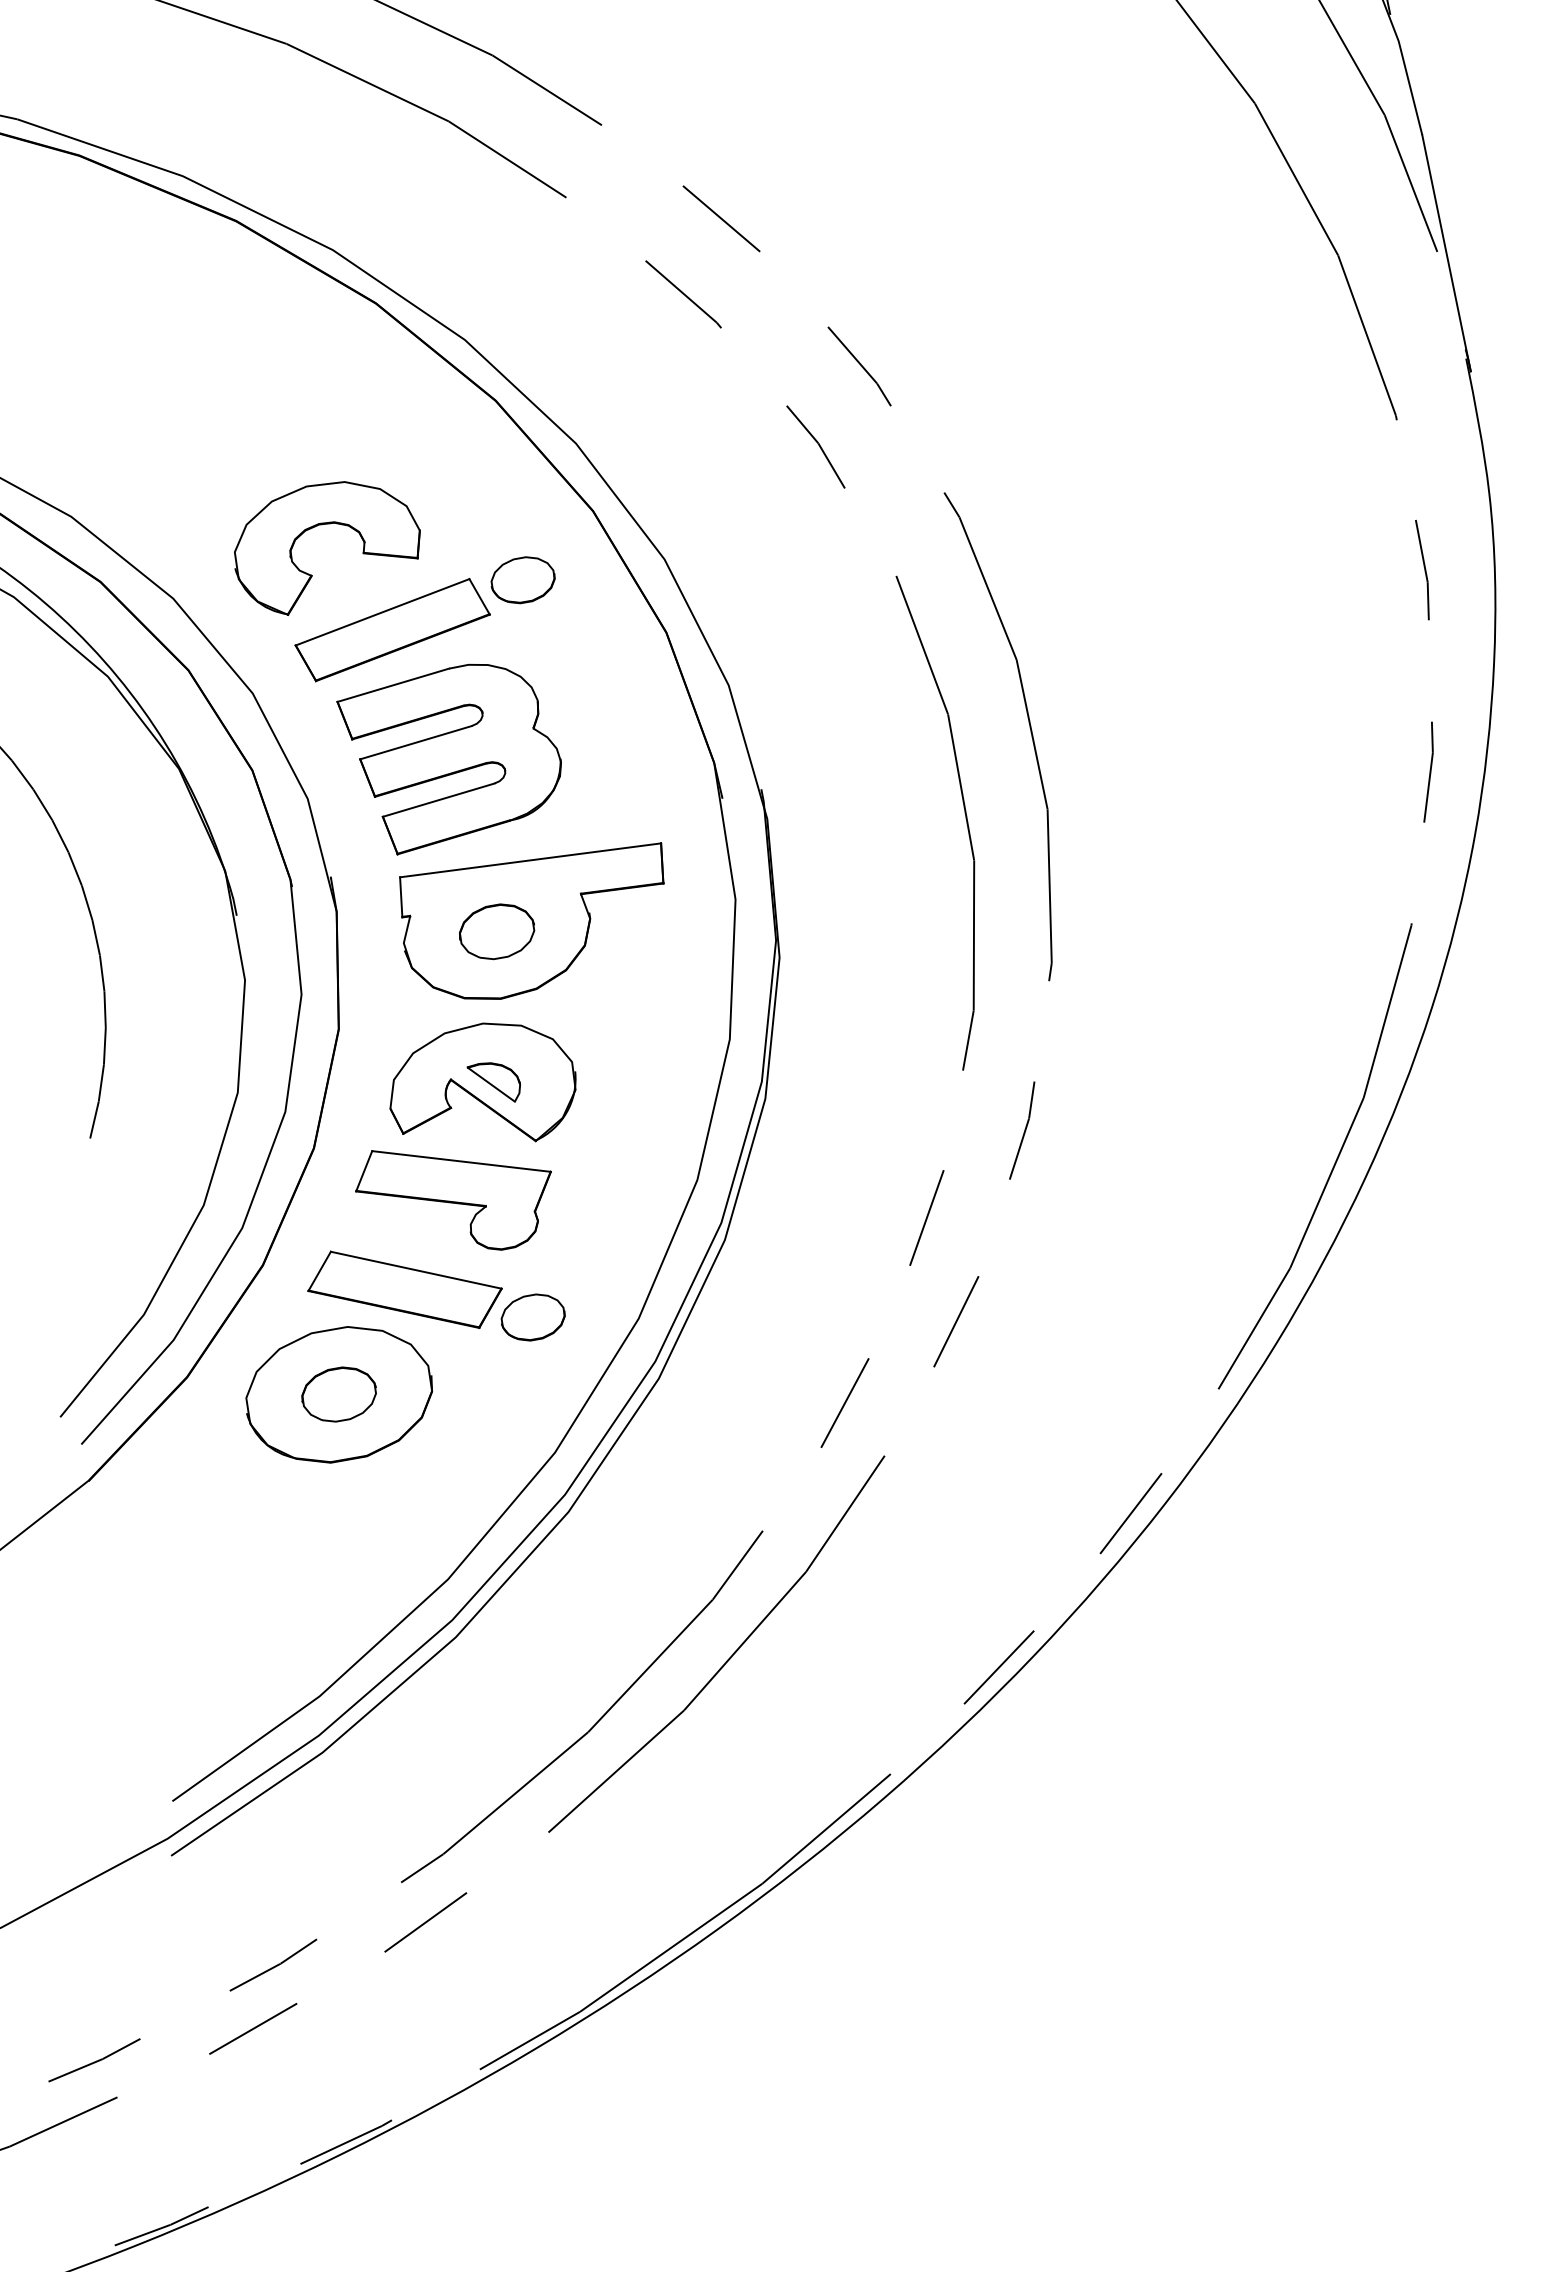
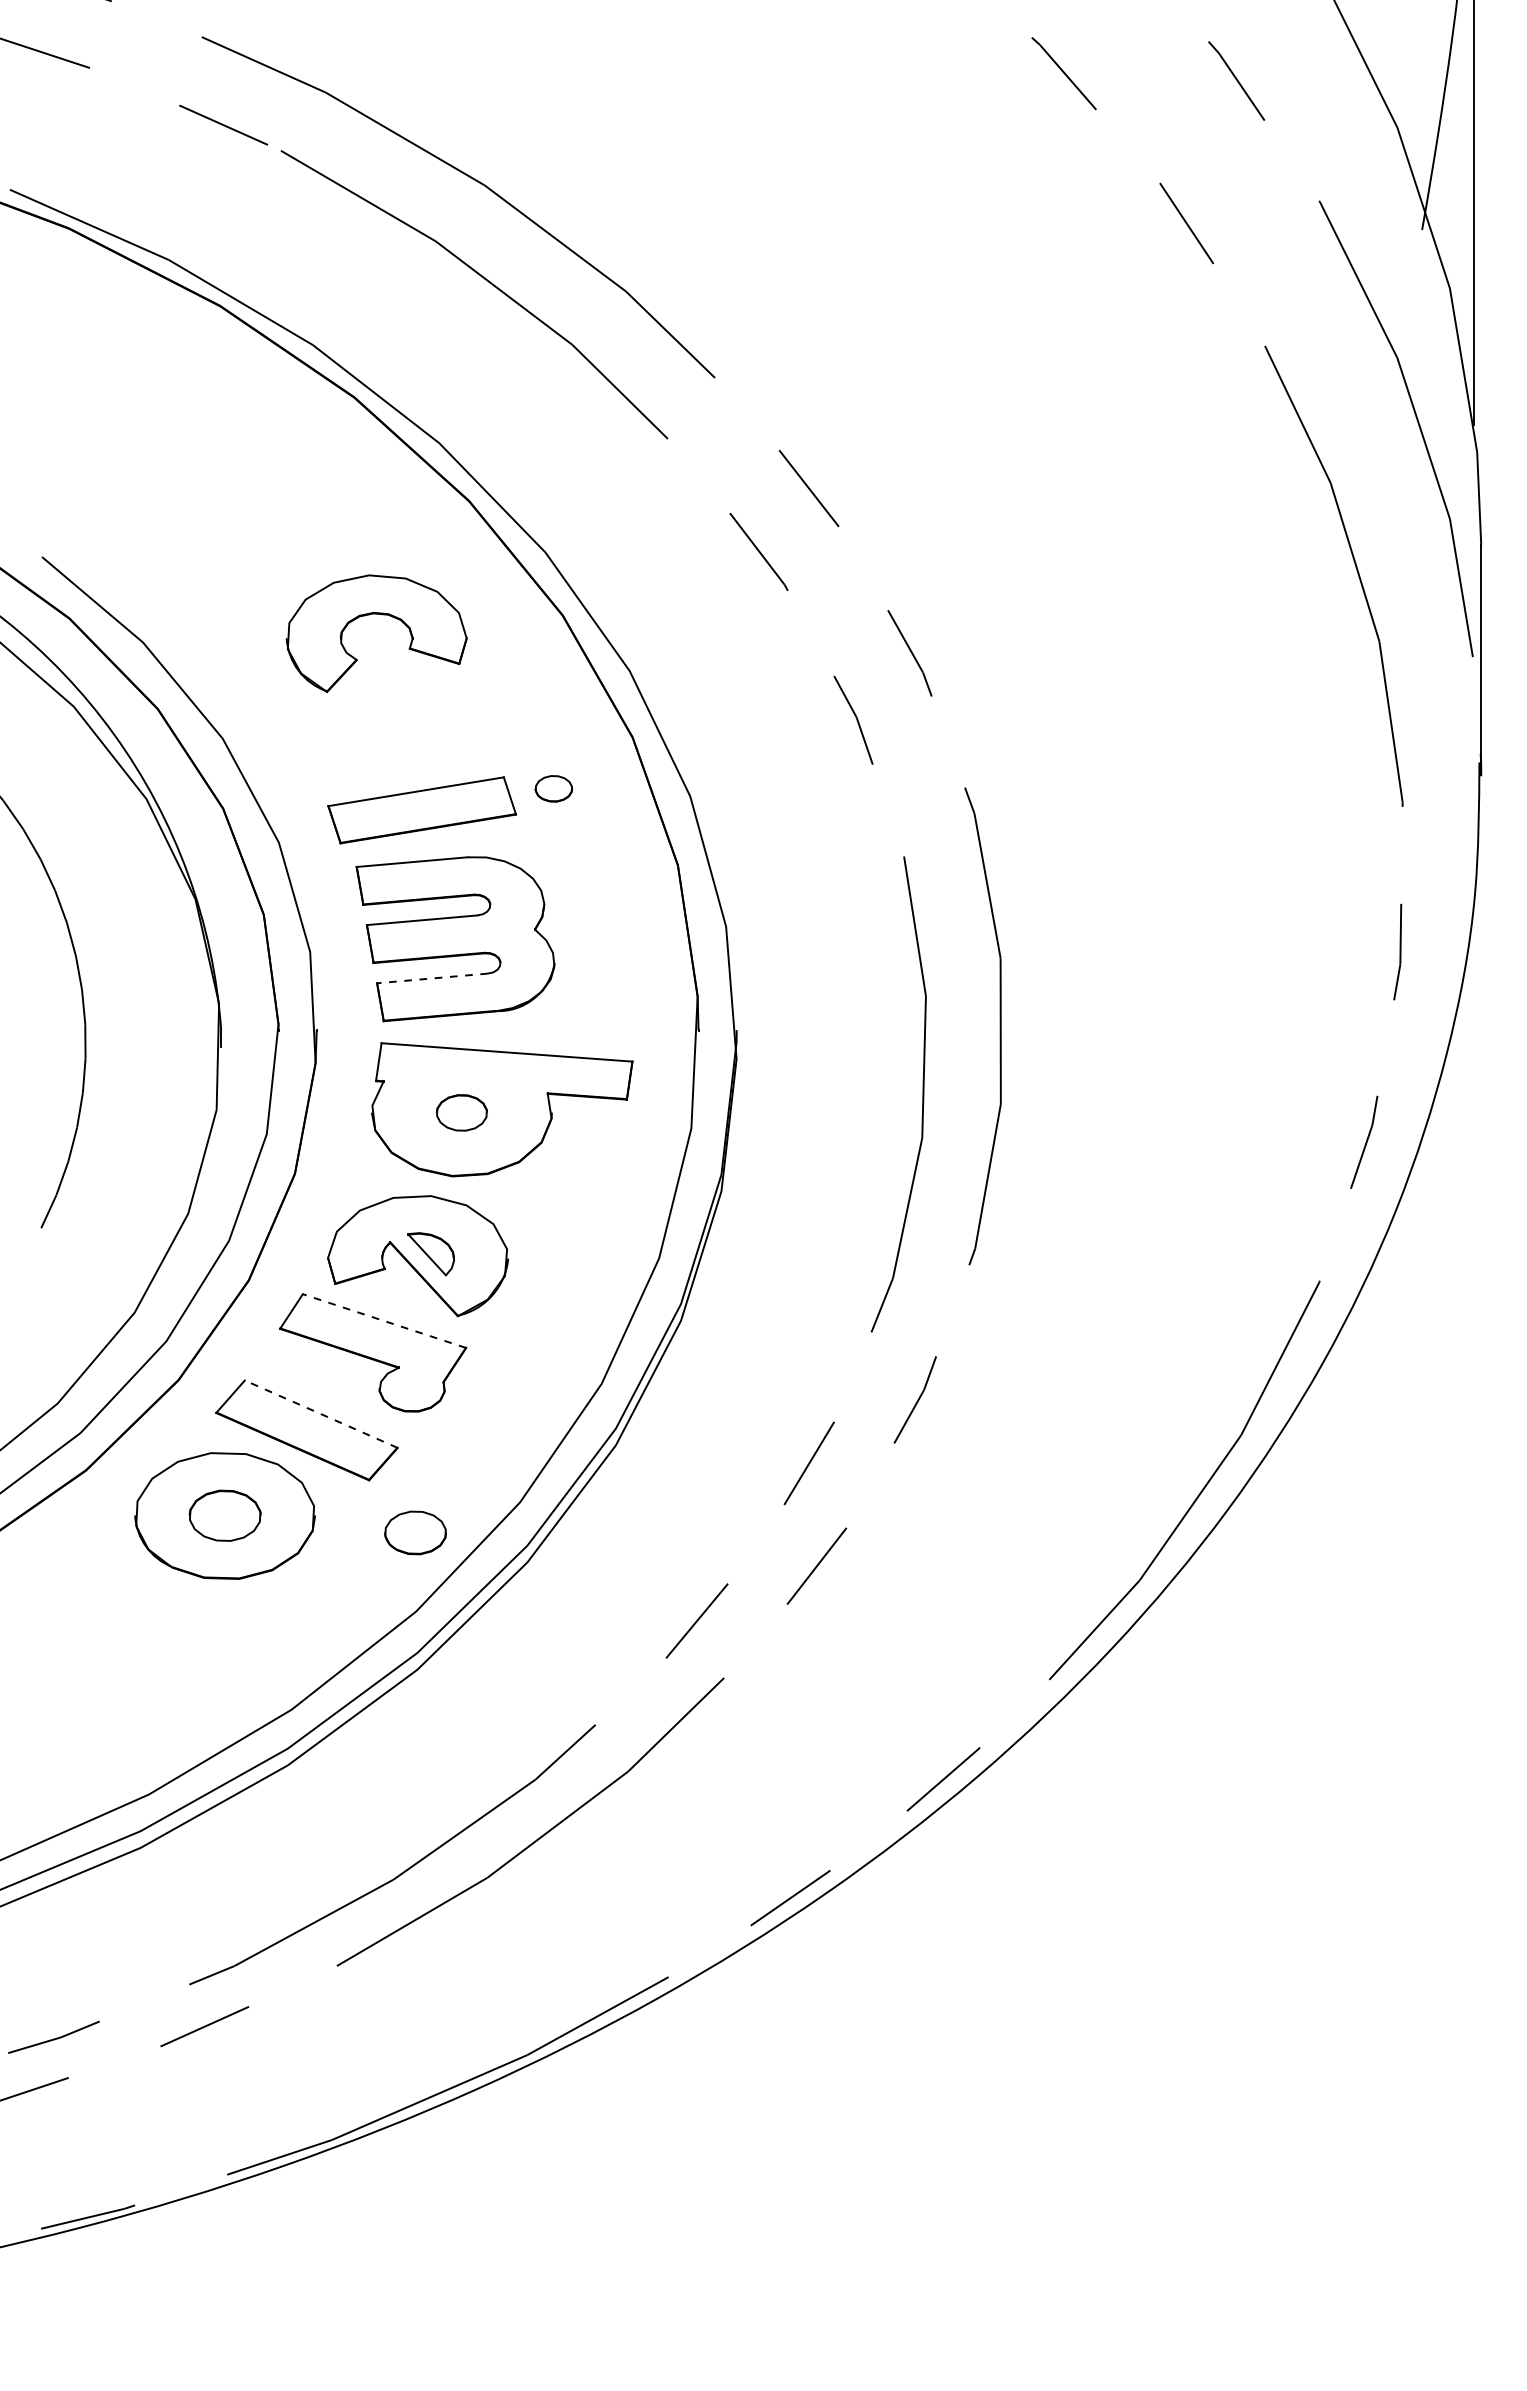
part: (328, 524) -> (382, 615), moved
part: (522, 580) -> (553, 788), size x0.6
line: (438, 800) -> (432, 978), solid -> dashed
part: (496, 931) -> (461, 1112), size x0.7
line: (461, 1161) -> (384, 1321), solid -> dashed
line: (416, 1270) -> (321, 1414), solid -> dashed
part: (532, 1317) -> (415, 1532), moved

